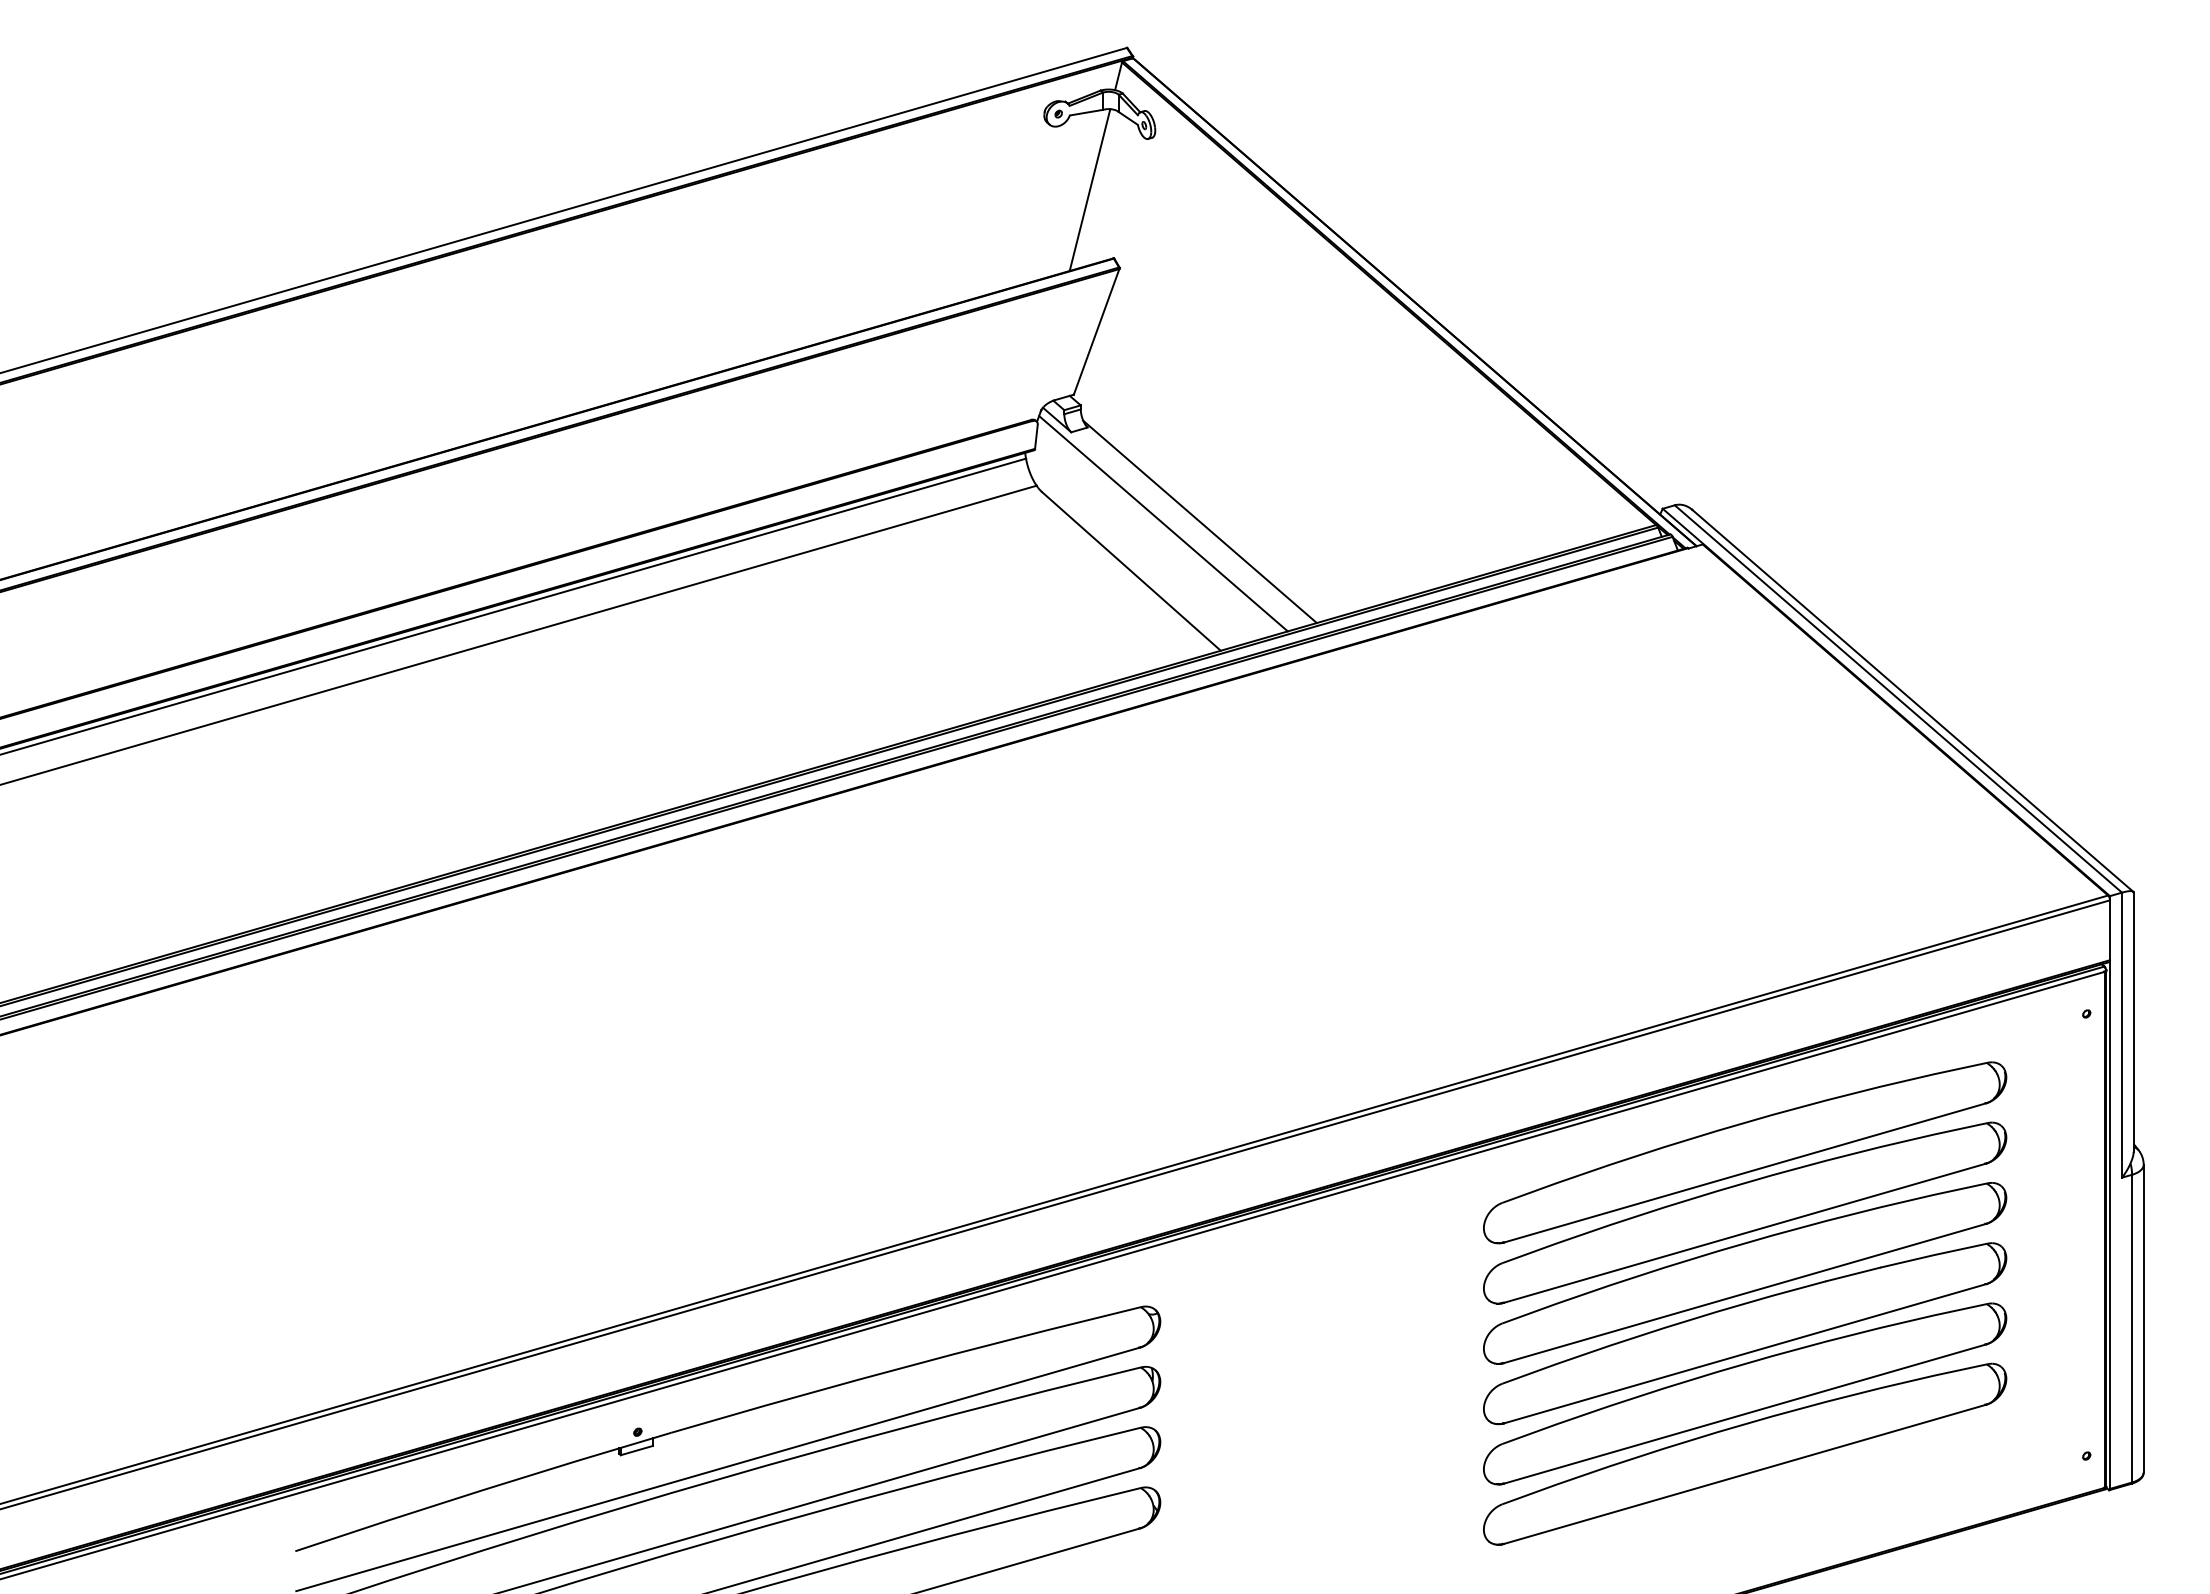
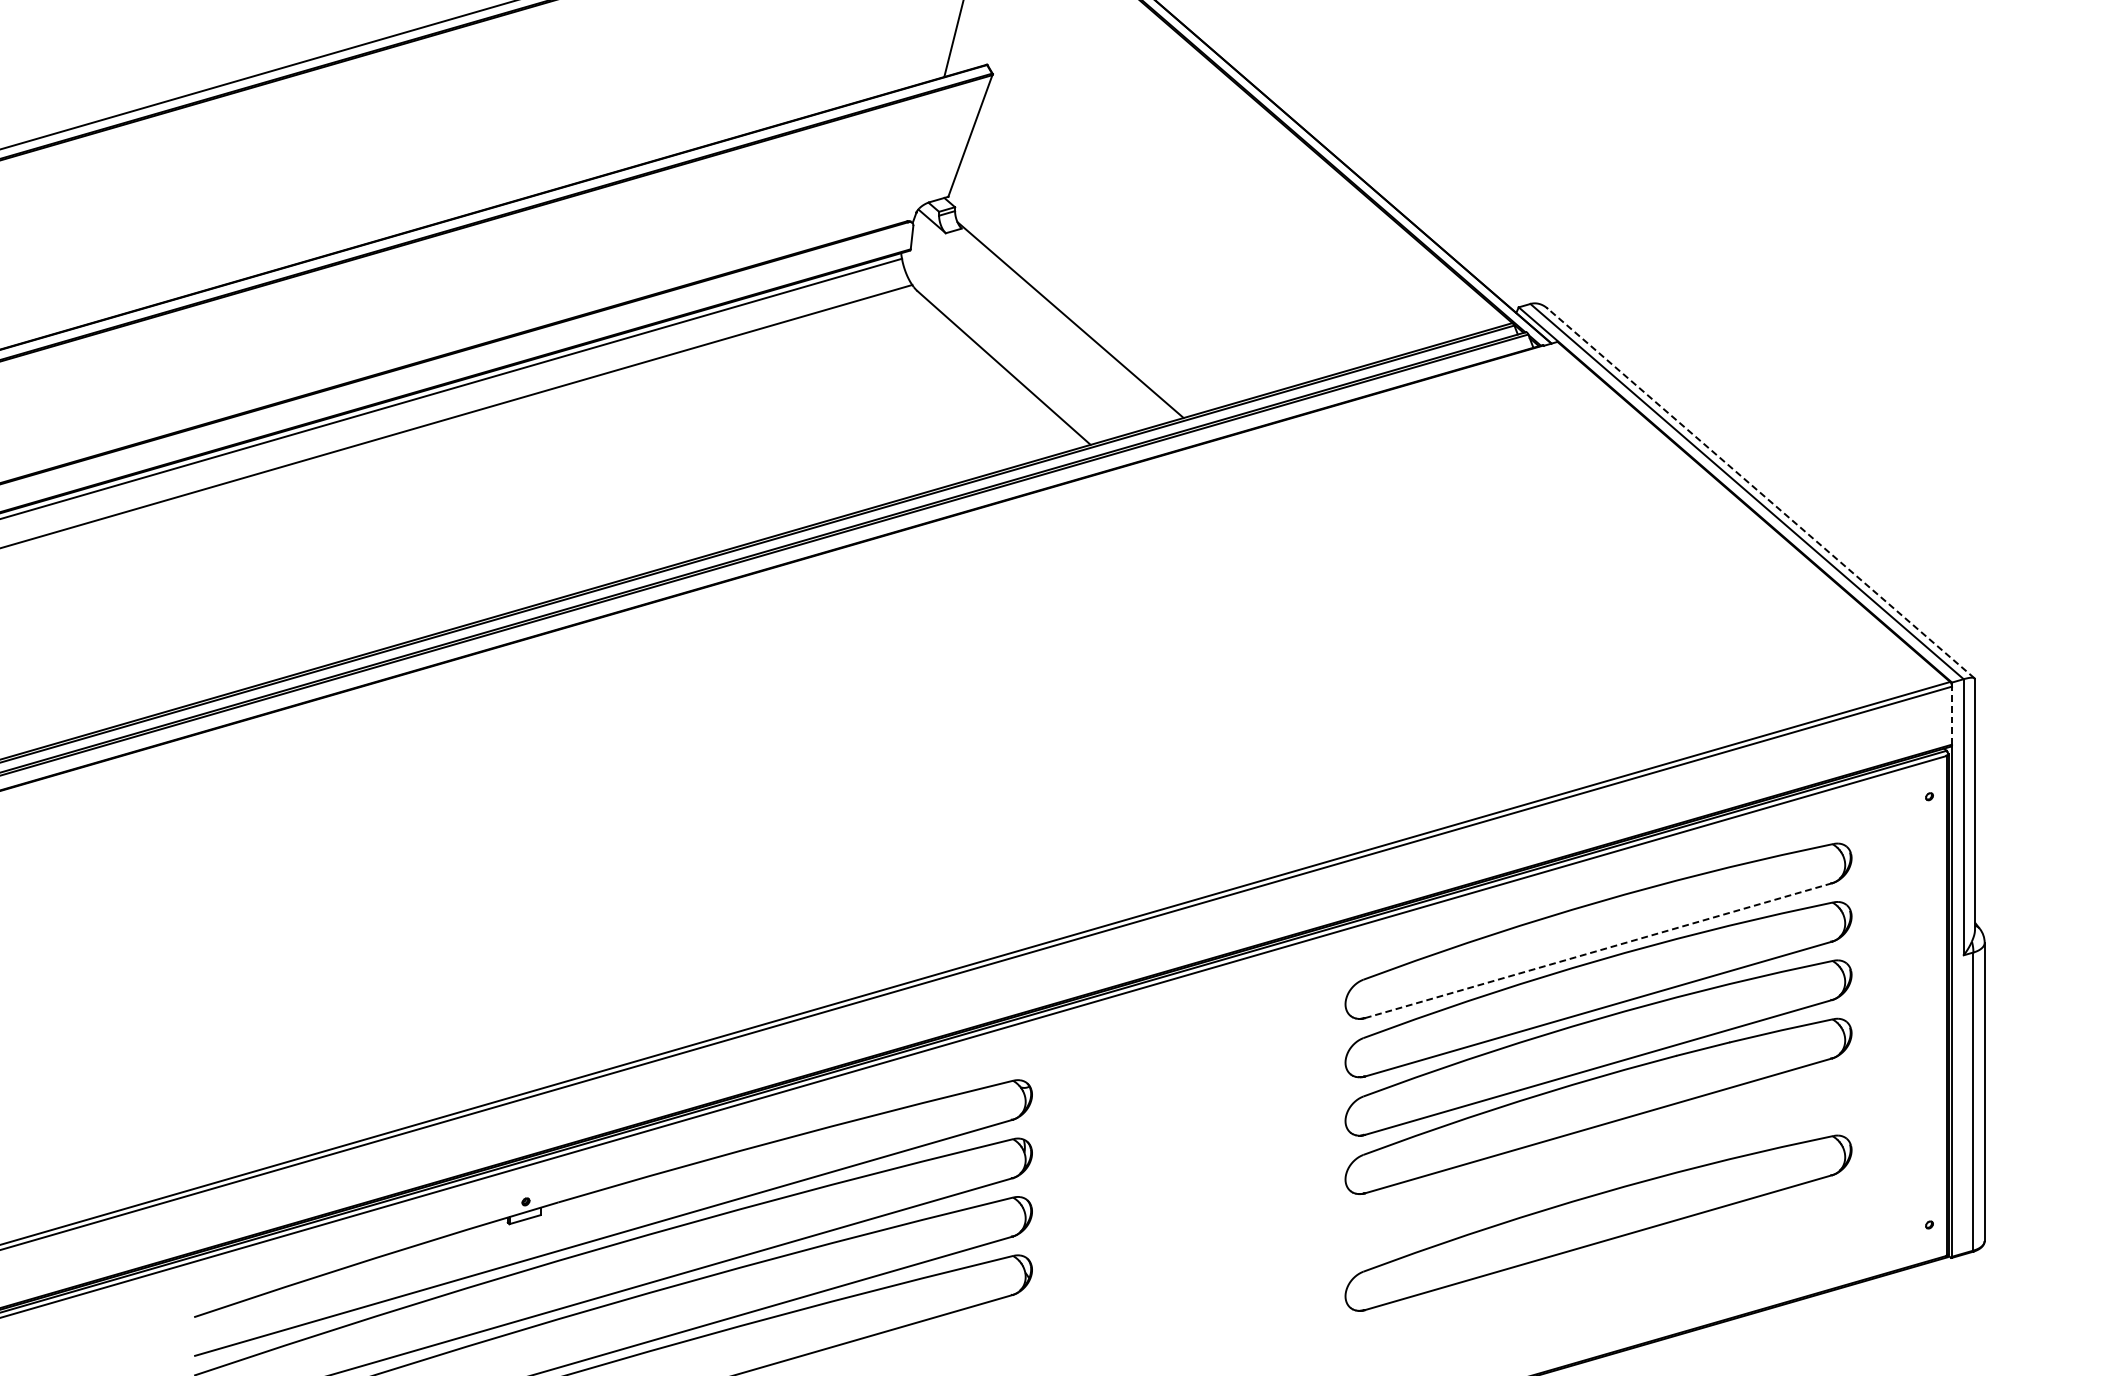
line: (1163, 523) -> (1035, 321), removed
line: (1912, 700) -> (1760, 493), solid -> dashed
line: (2109, 930) -> (1951, 715), solid -> dashed
line: (1745, 1172) -> (1598, 950), solid -> dashed
part: (1745, 1393) -> (1598, 1164), removed

